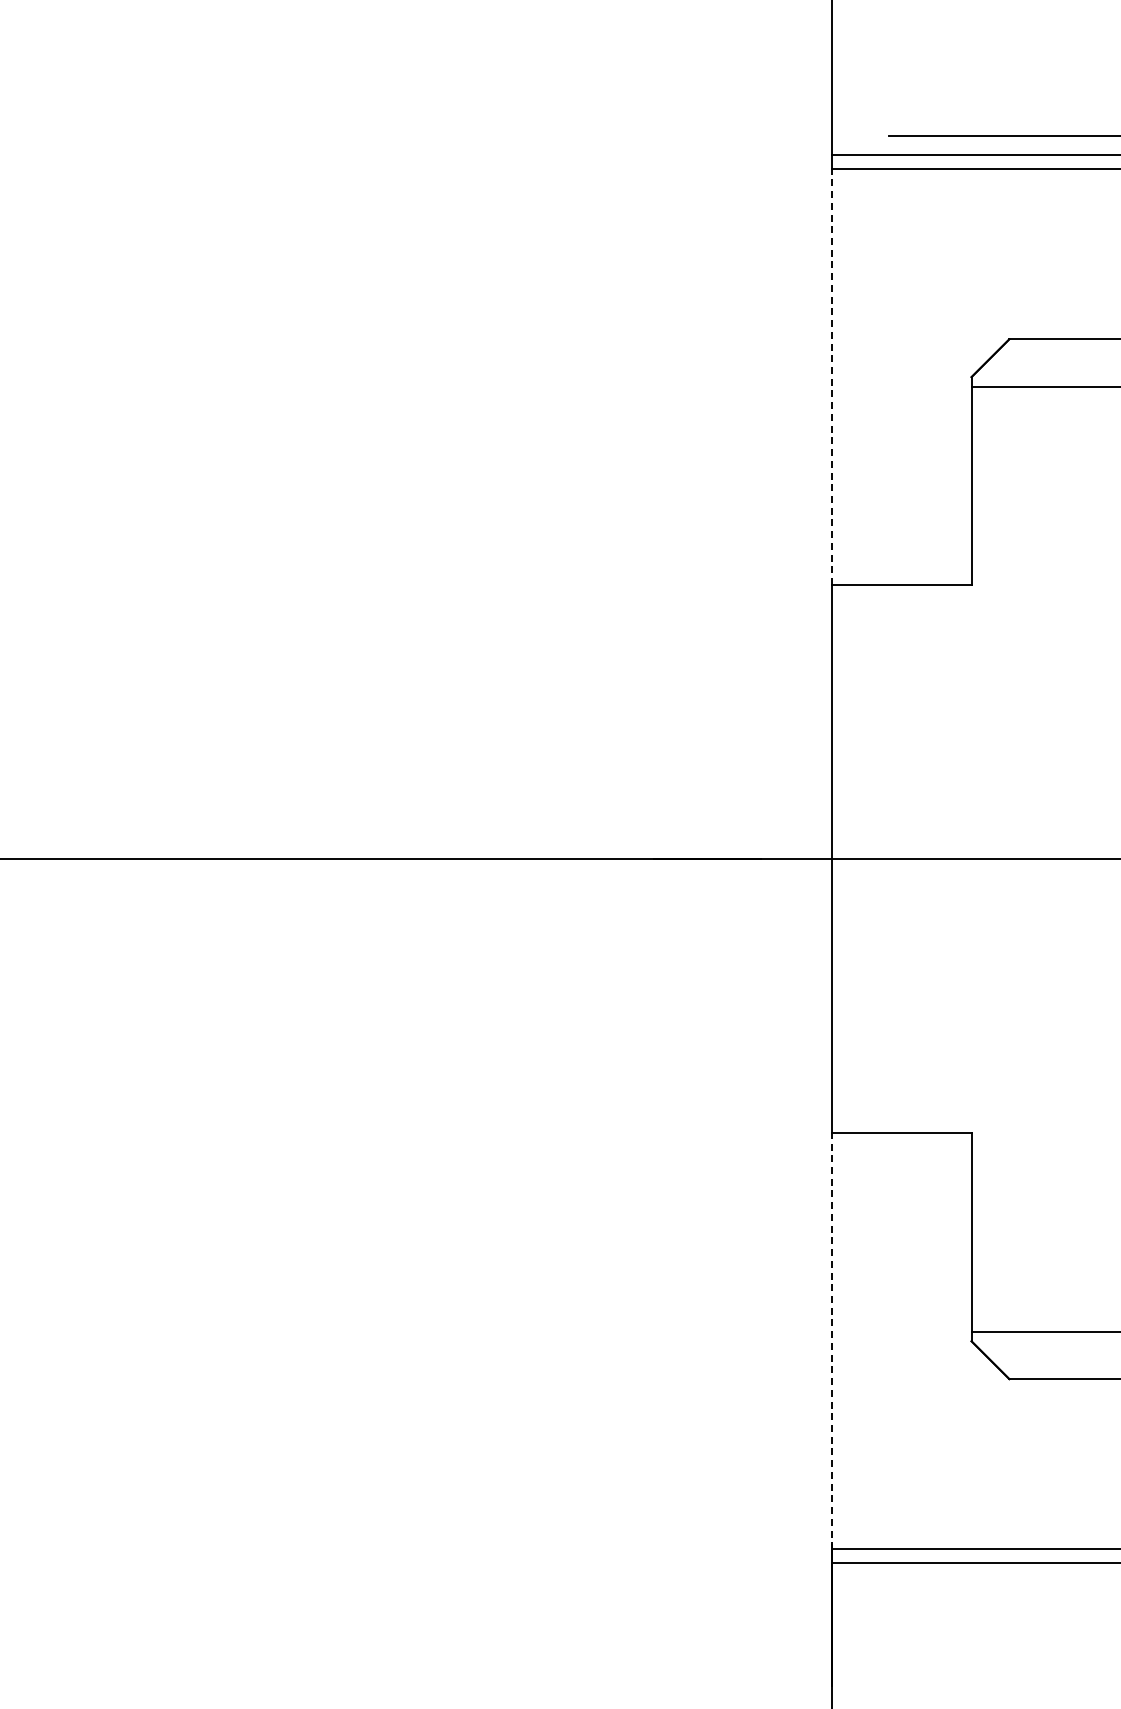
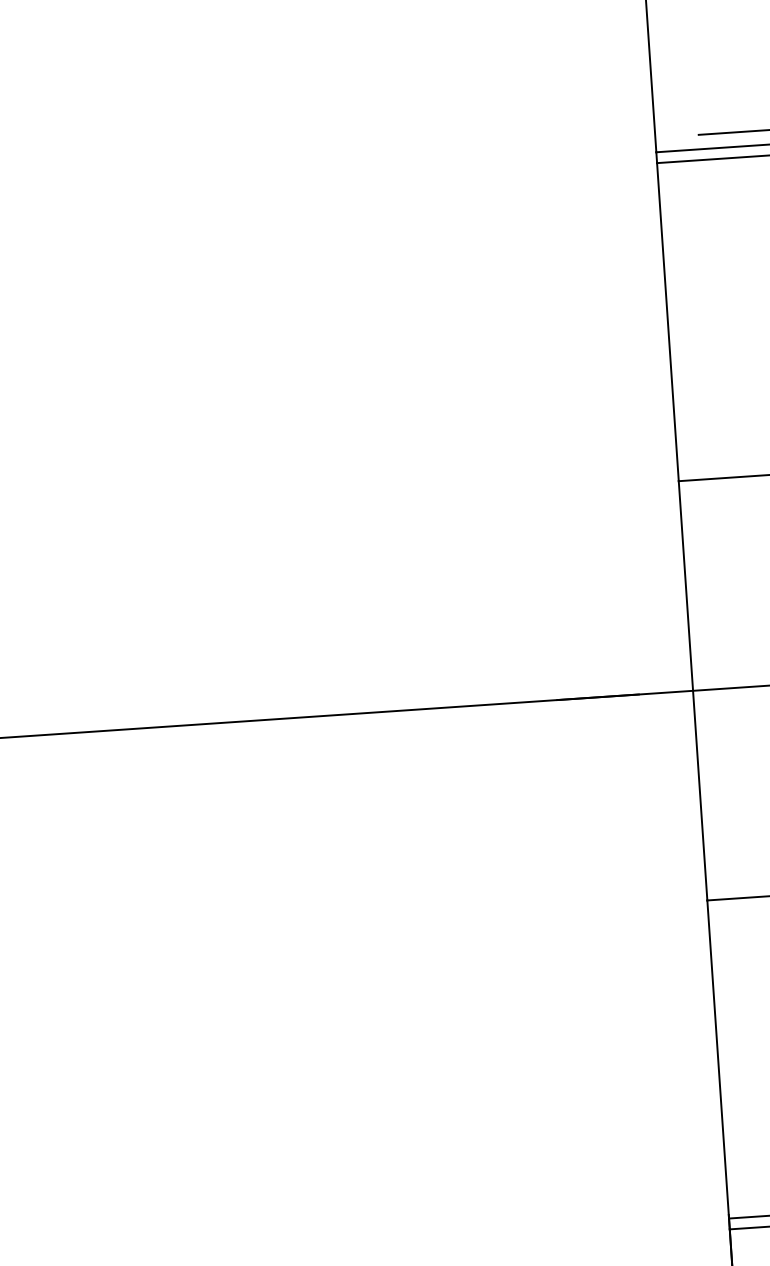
line: (832, 377) -> (668, 322), dashed -> solid
line: (832, 1341) -> (718, 1059), dashed -> solid

